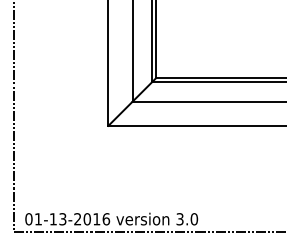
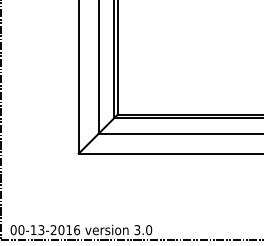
text: (38, 219) -> (21, 230), 01-13-2016 -> 00-13-2016

